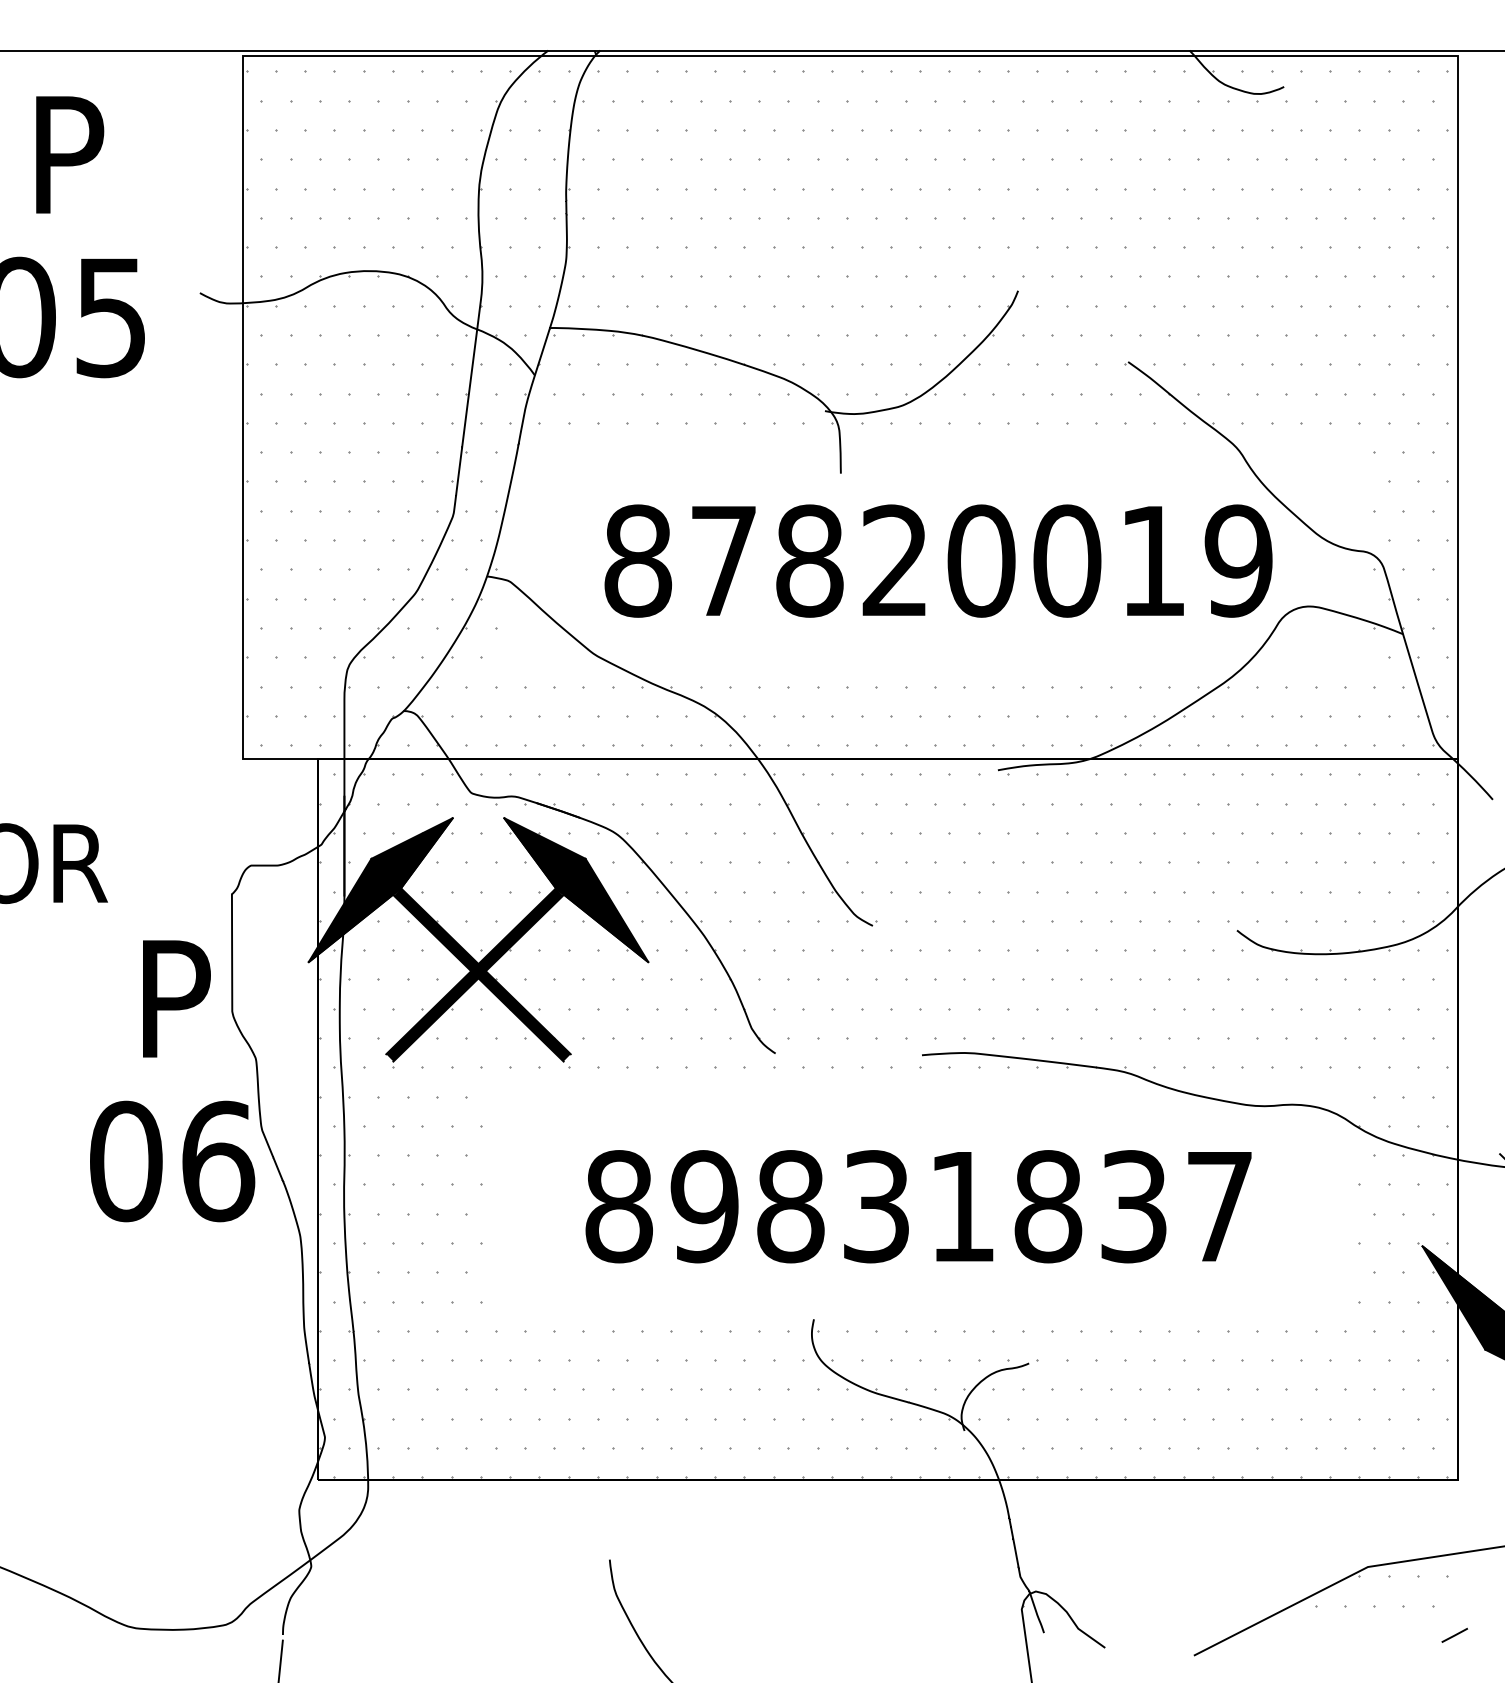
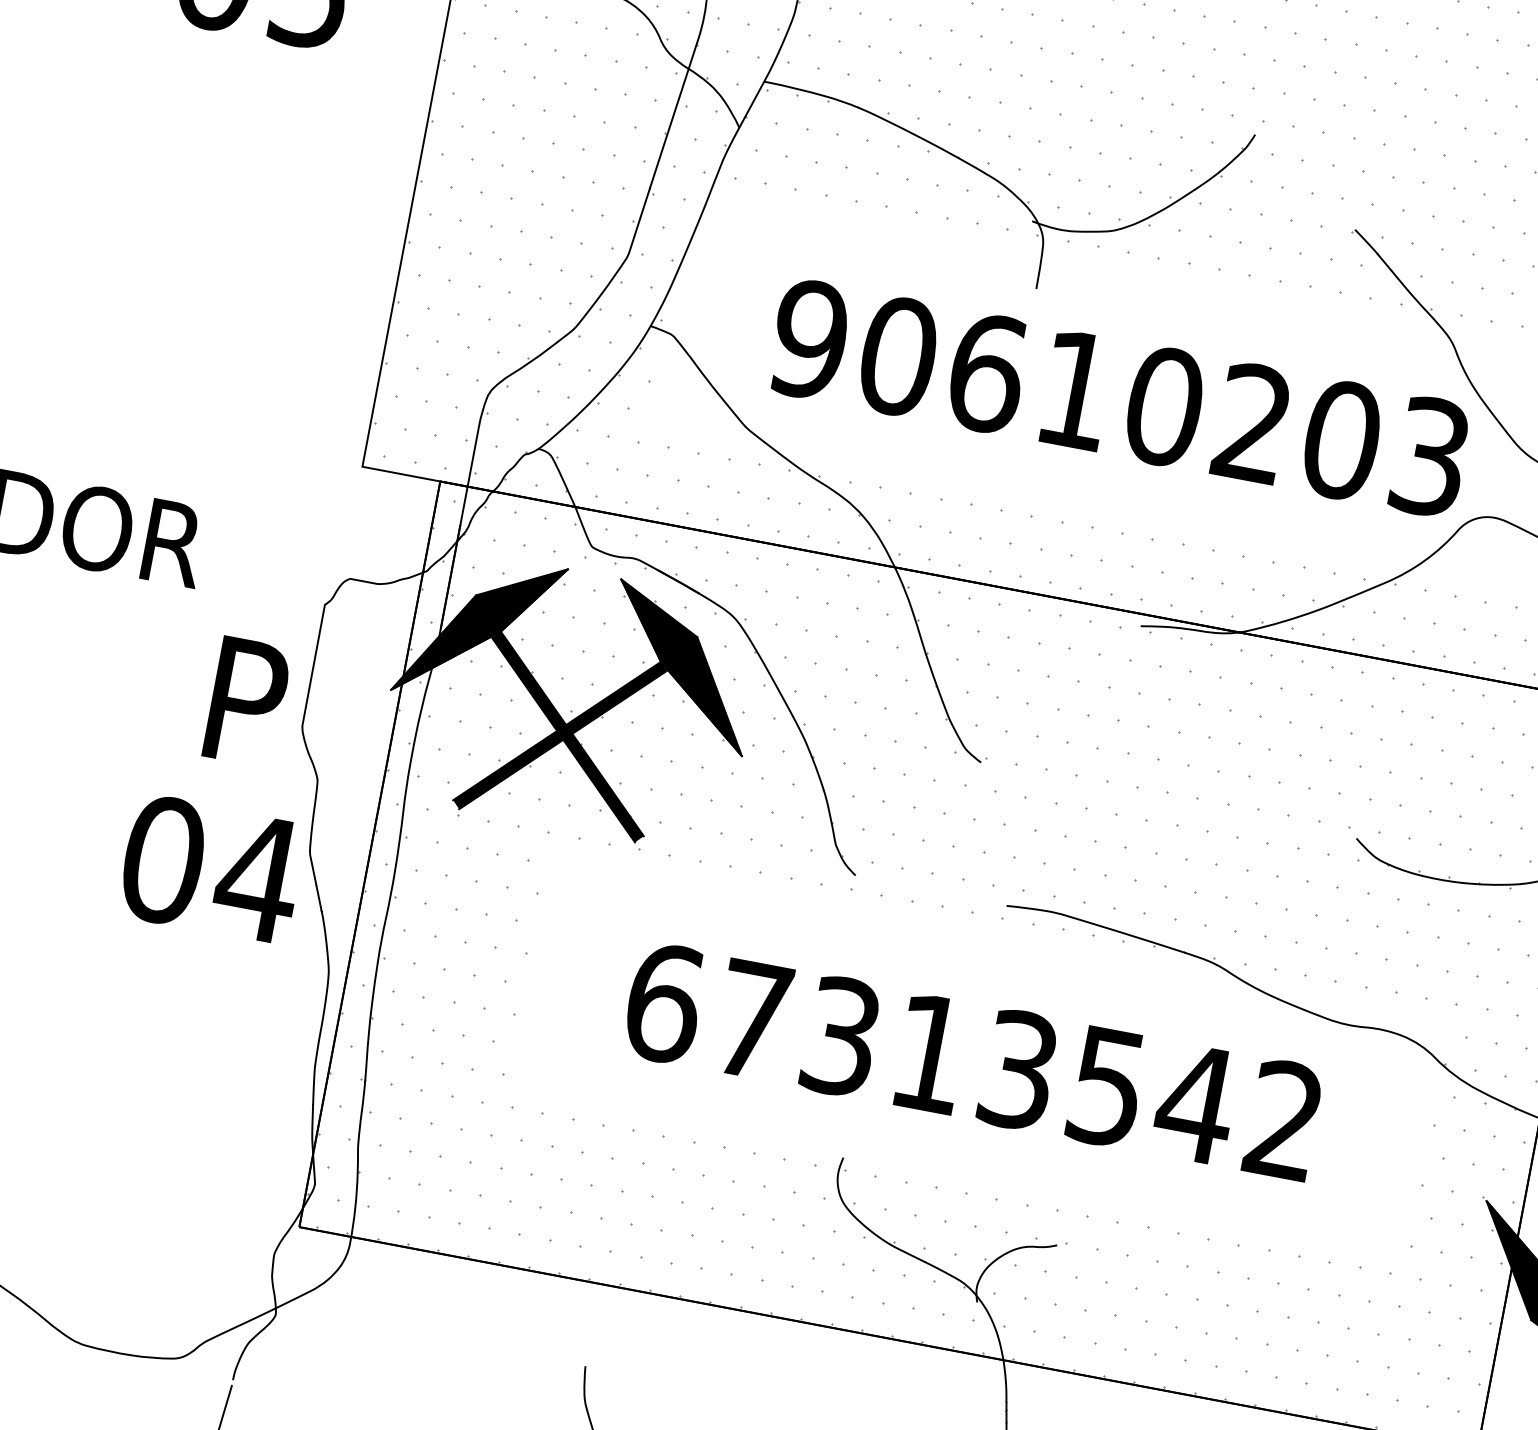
text: (938, 560) -> (1120, 397), 87820019 -> 90610203
text: (217, 1161) -> (257, 878), 06 -> 04
text: (918, 1206) -> (973, 1061), 89831837 -> 67313542

